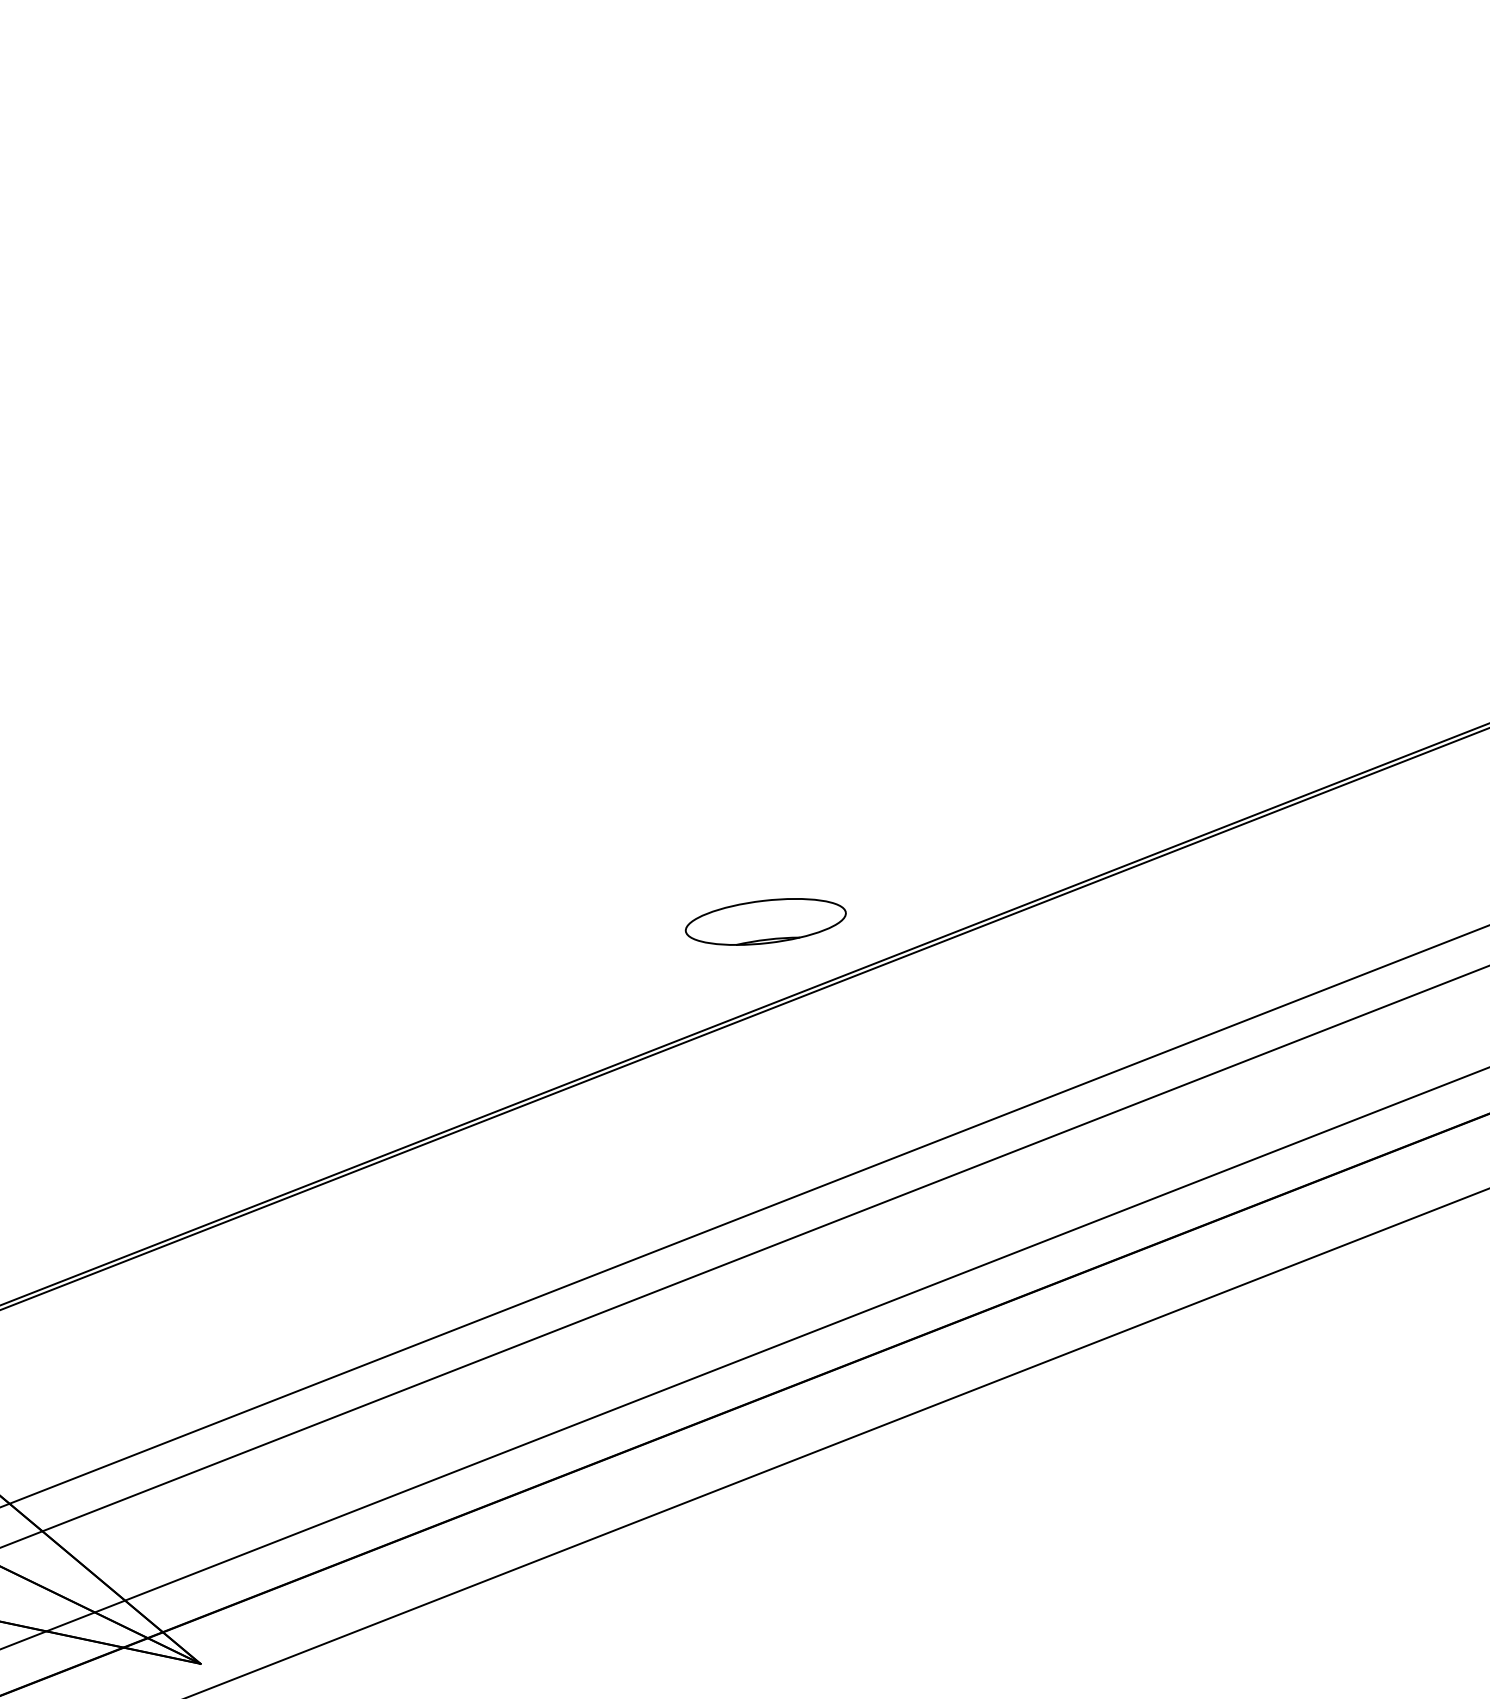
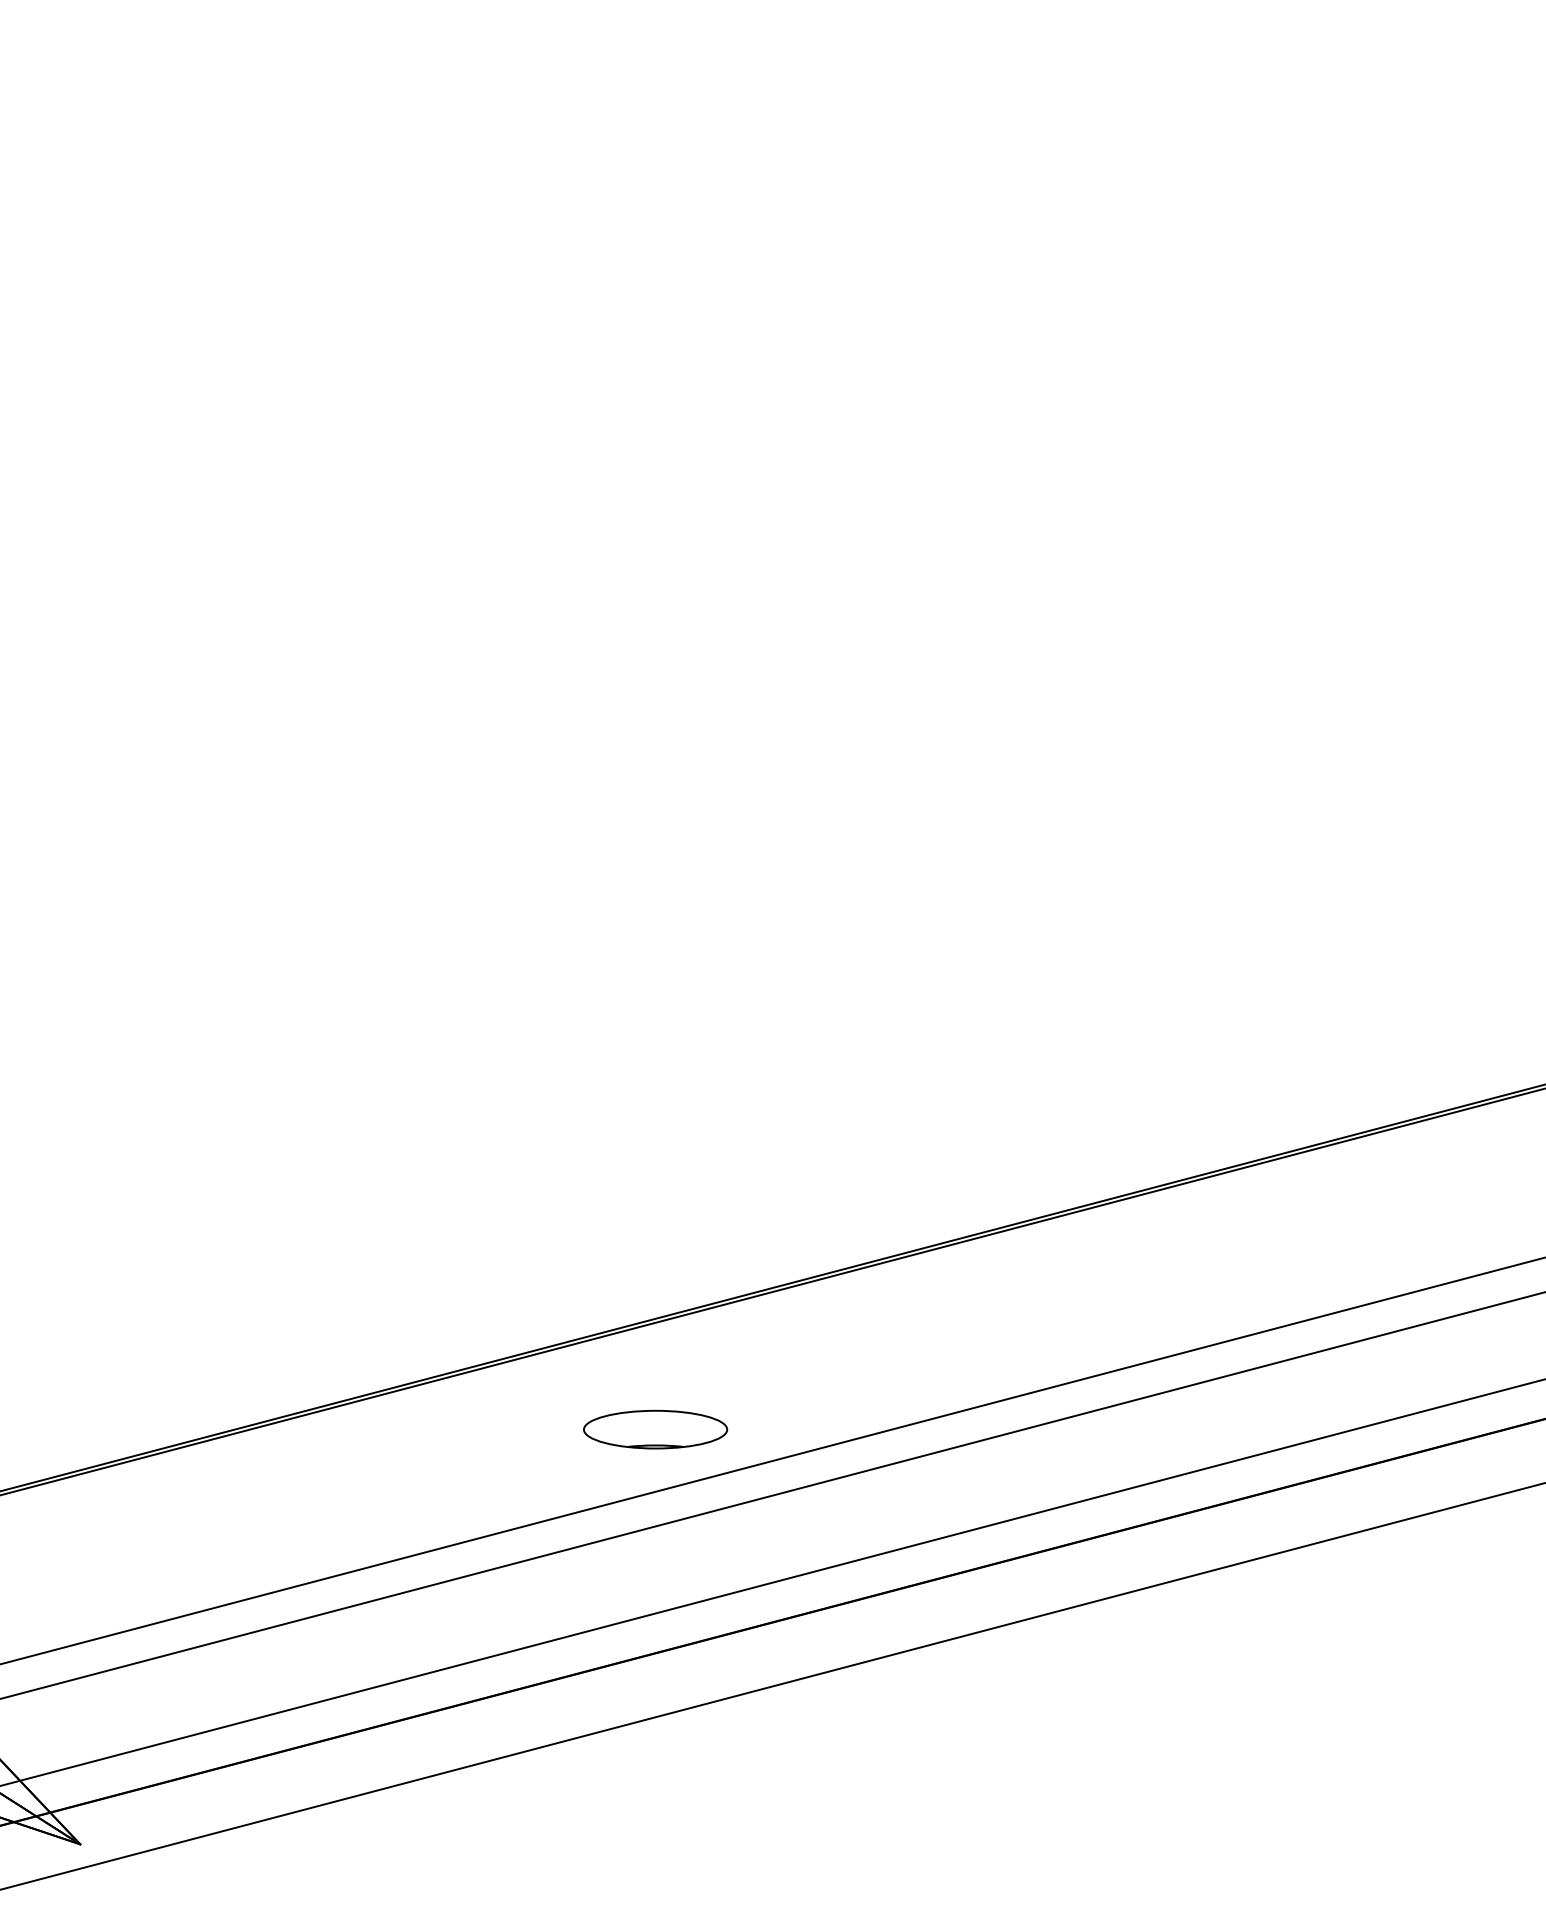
part: (765, 921) -> (655, 1429), moved

